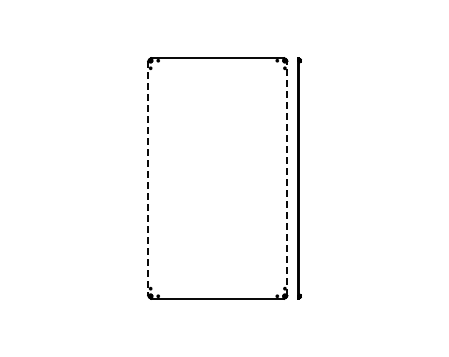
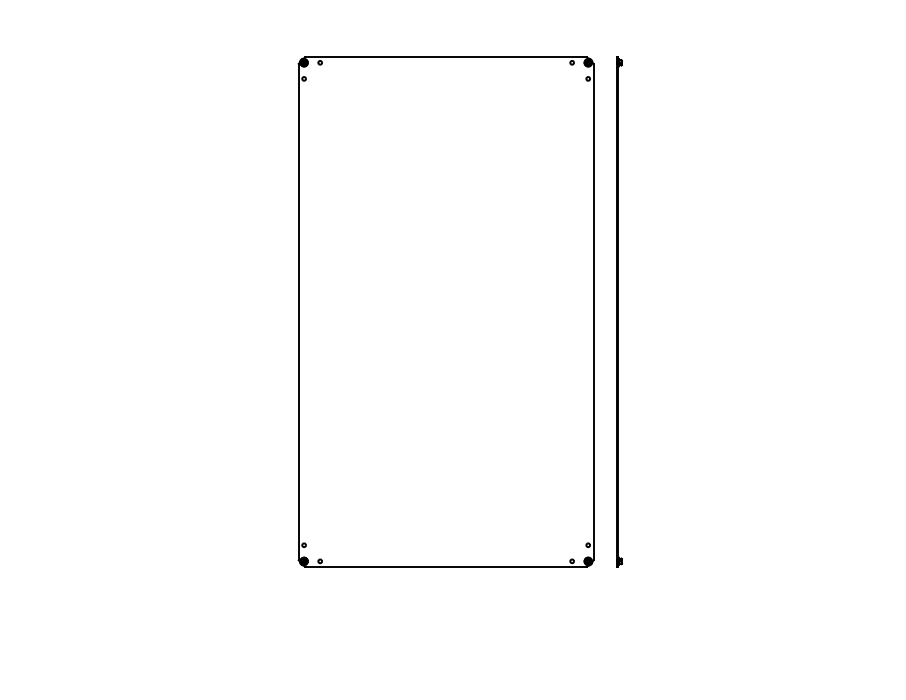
line: (148, 178) -> (299, 312), dashed -> solid
line: (287, 178) -> (593, 312), dashed -> solid

